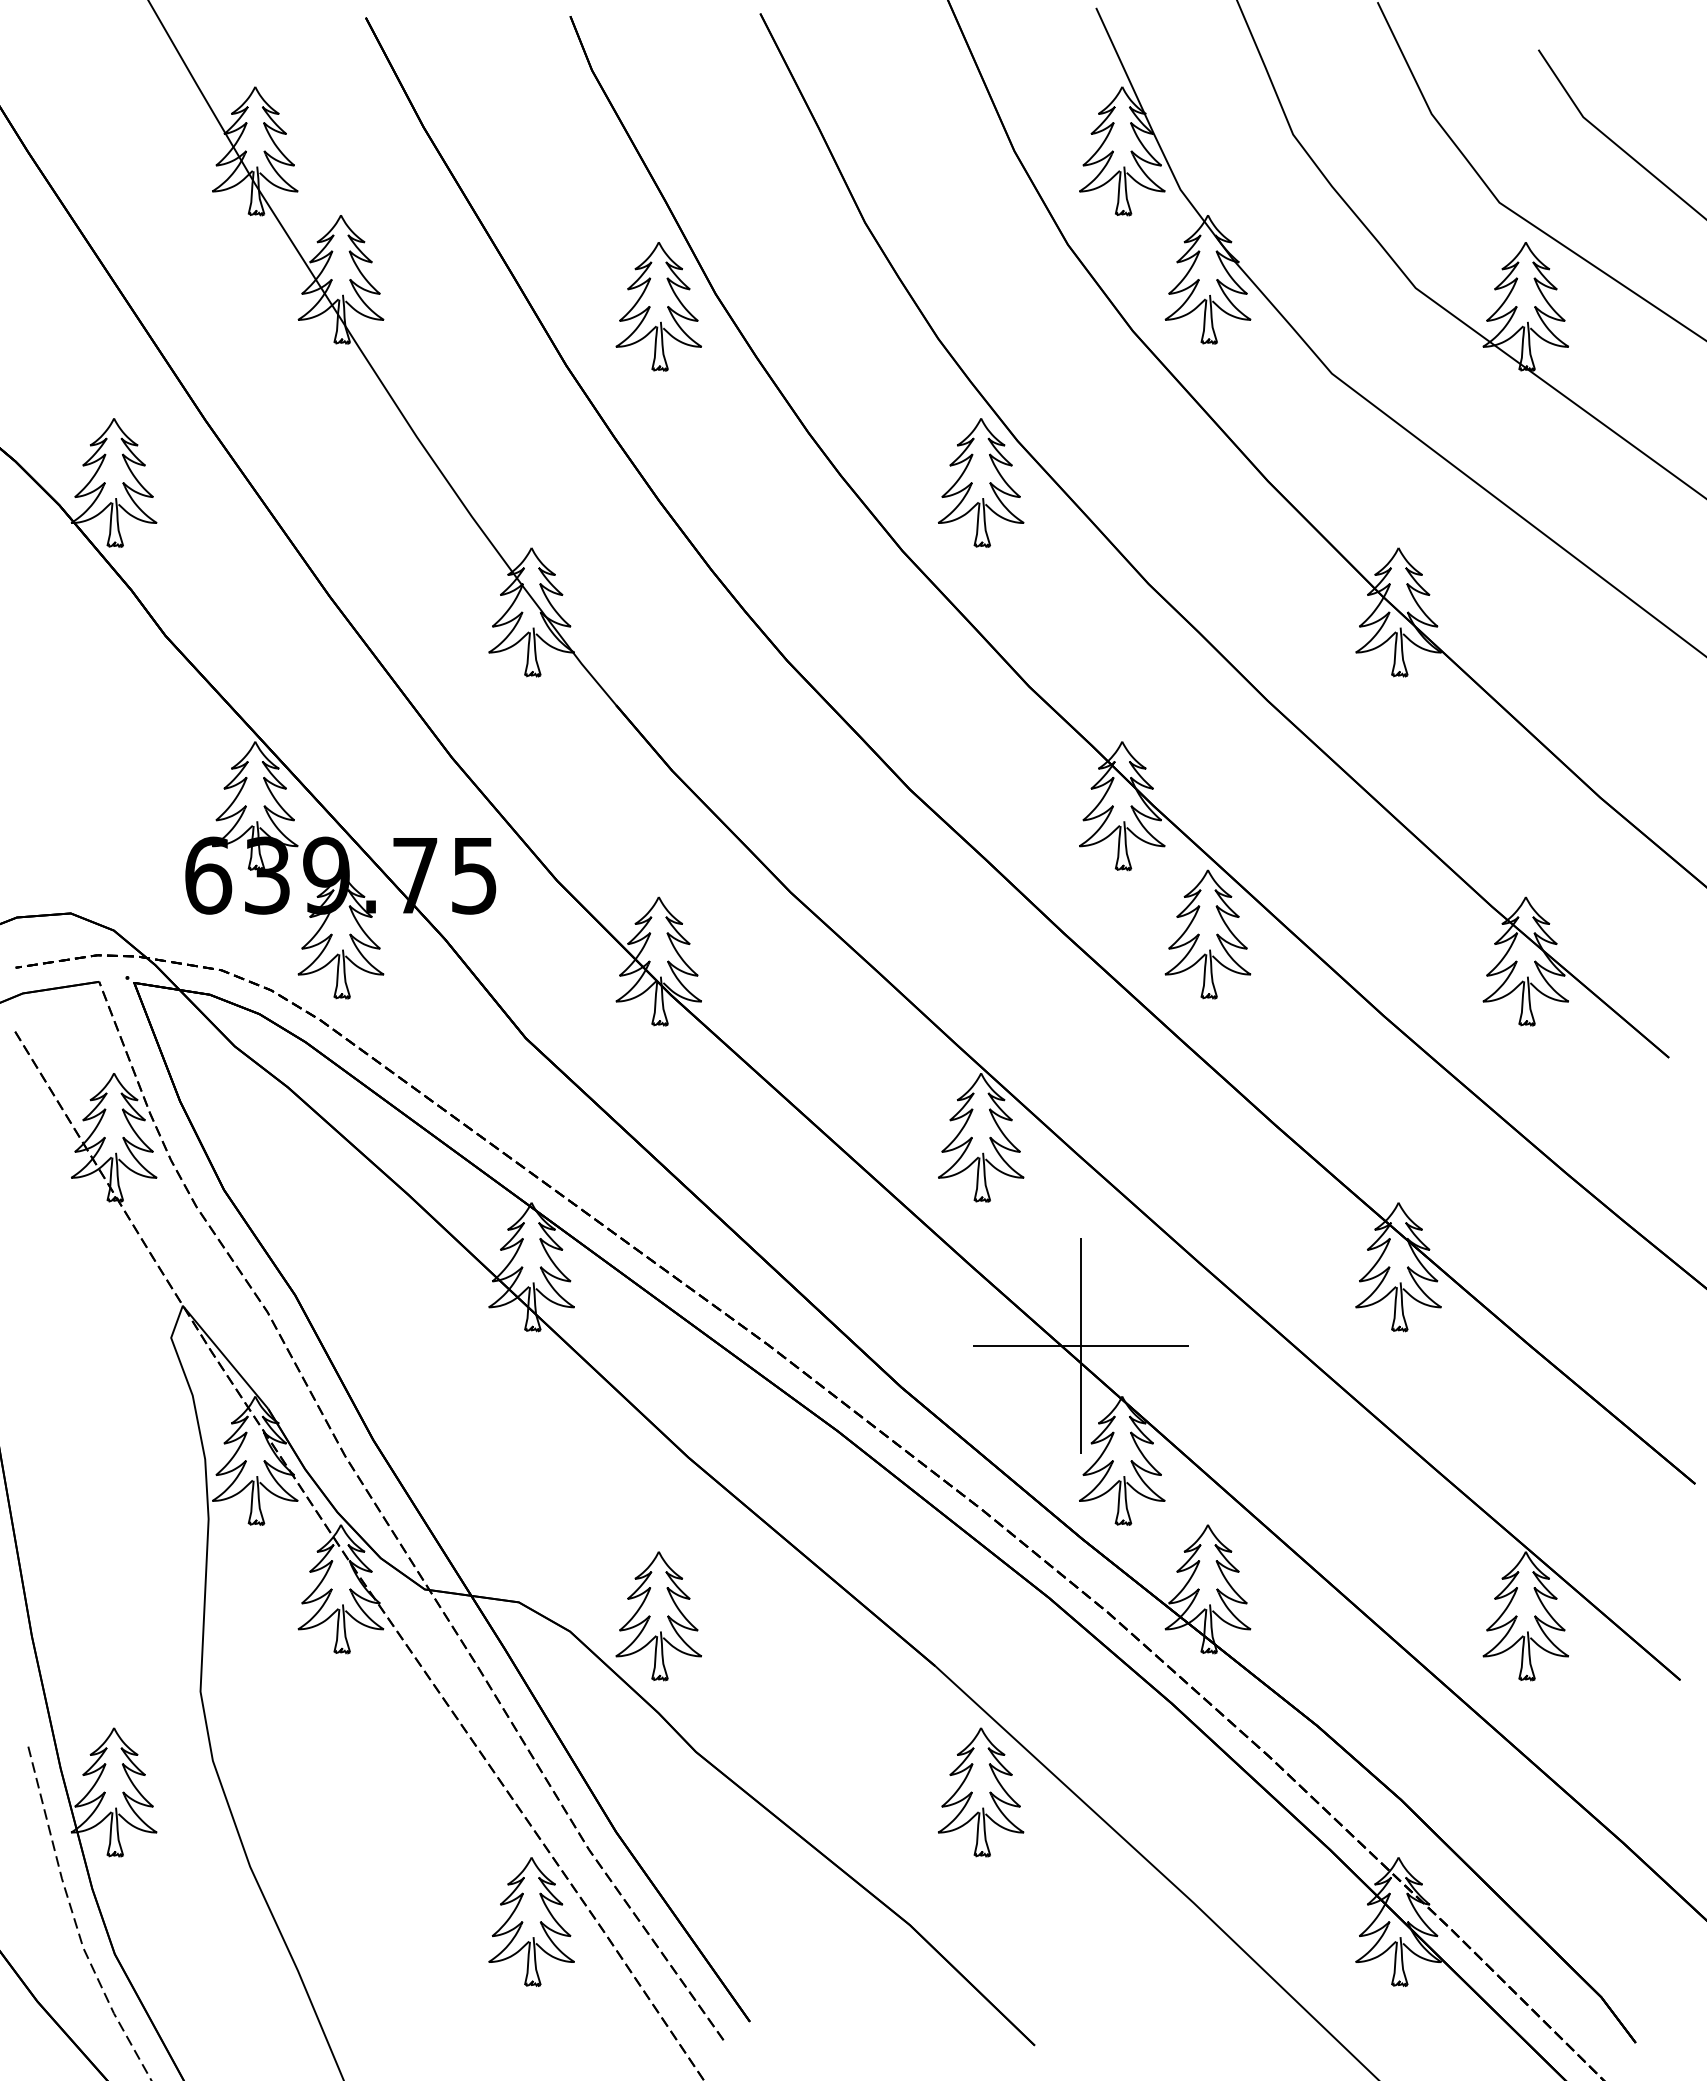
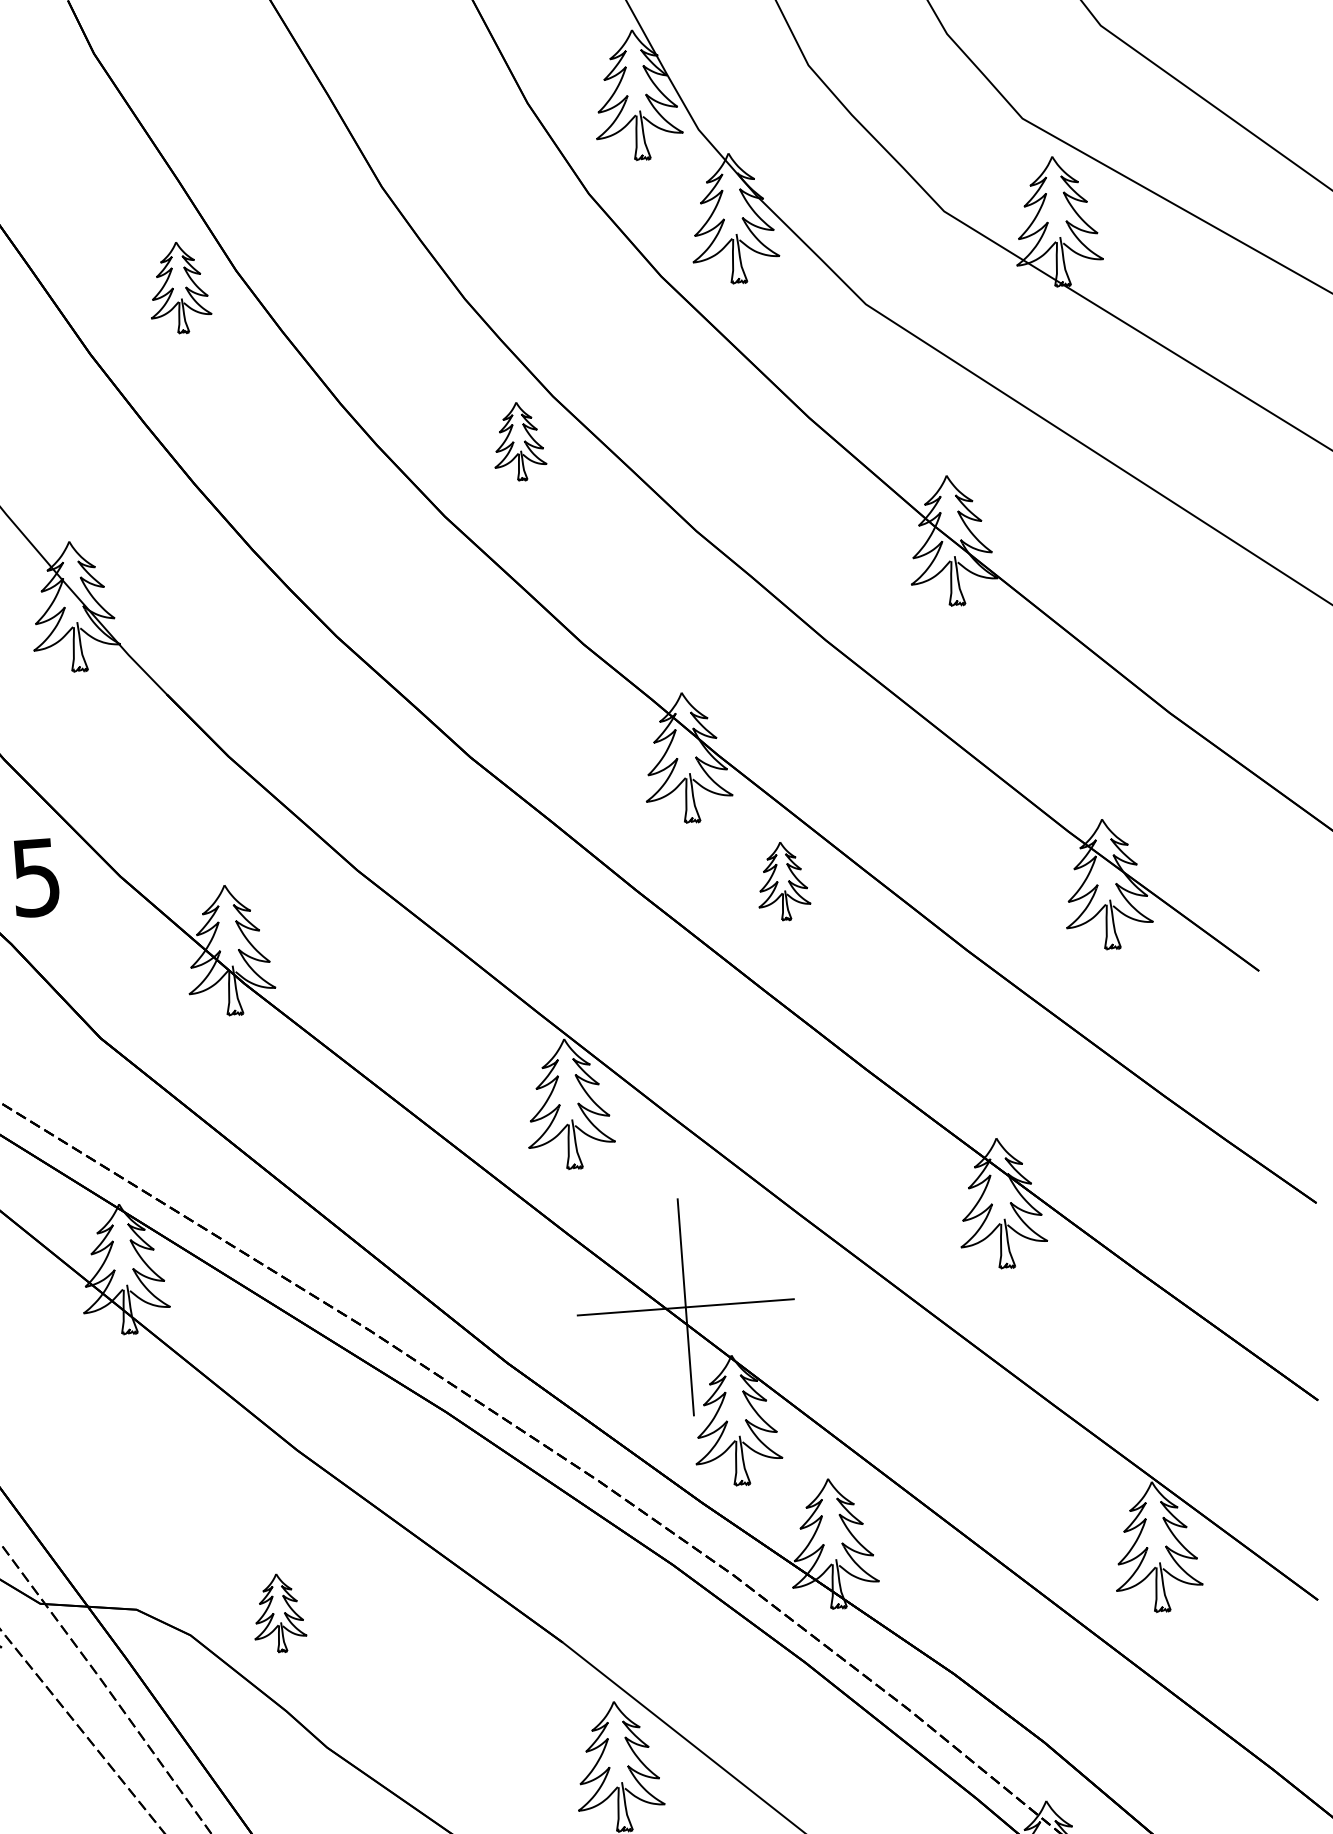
part: (658, 306) -> (179, 287), size x0.7
part: (980, 482) -> (518, 441), size x0.6
part: (1207, 934) -> (782, 881), size x0.6
part: (658, 1616) -> (278, 1613), size x0.6

